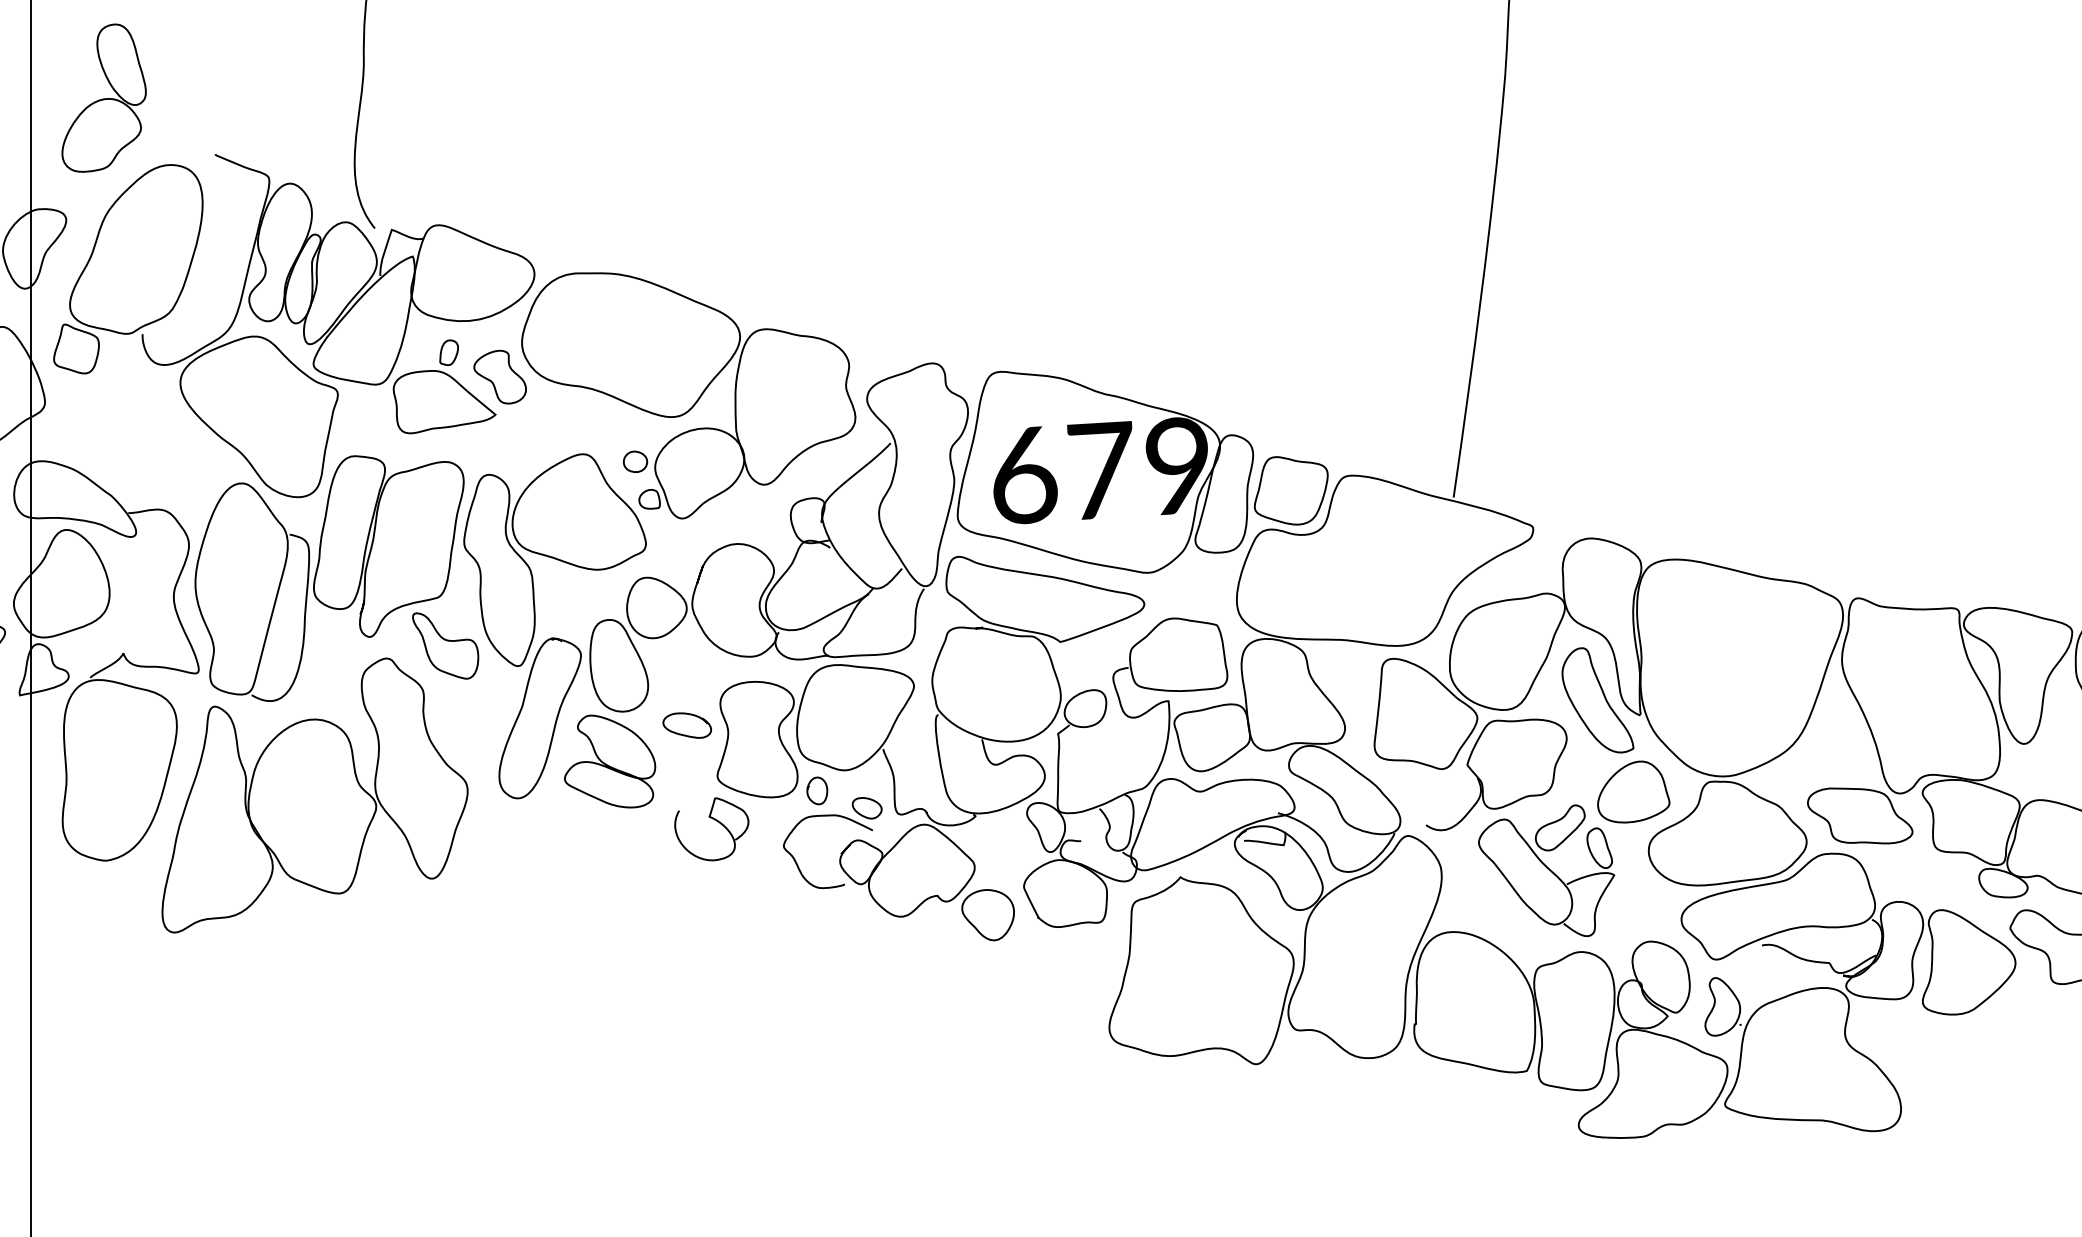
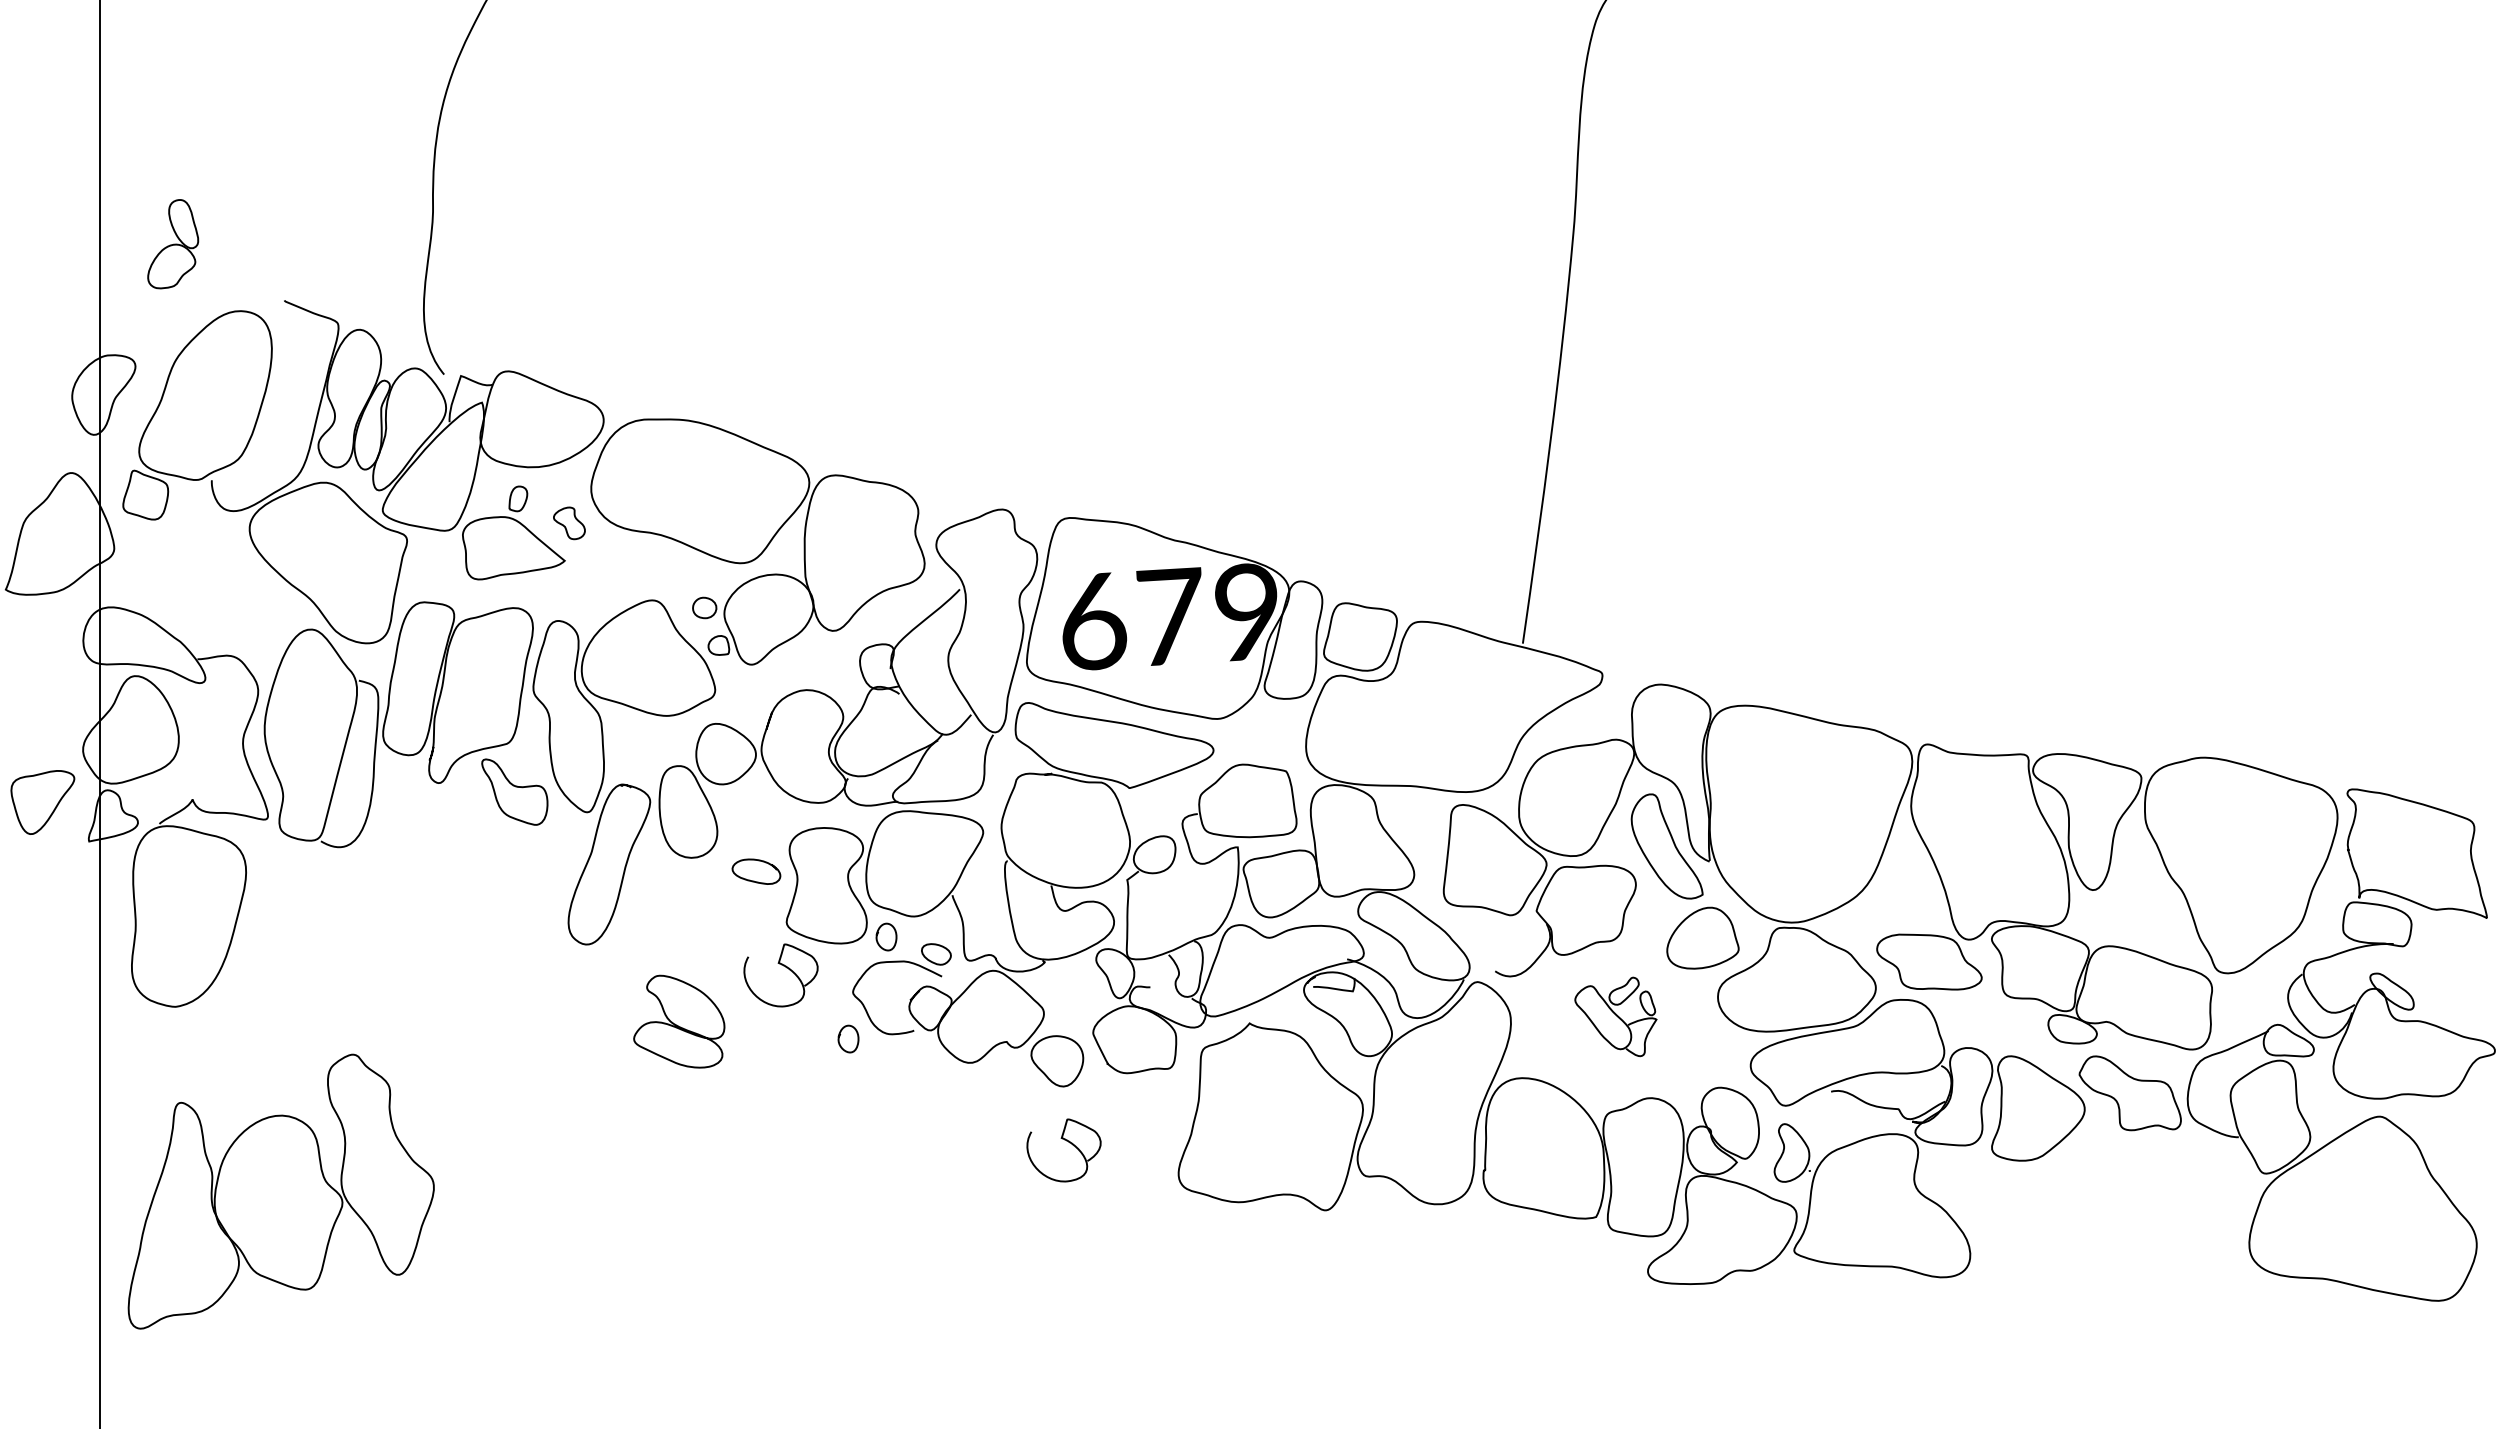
part: (103, 97) -> (172, 243), size x0.6
part: (500, 377) -> (569, 523), size x0.6
part: (610, 761) -> (679, 1021), moved
part: (314, 795) -> (280, 1191), moved
part: (1546, 870) -> (1615, 1016), size x0.6
curve: (771, 890) -> (840, 1036), added
curve: (1000, 997) -> (1069, 1143), added

